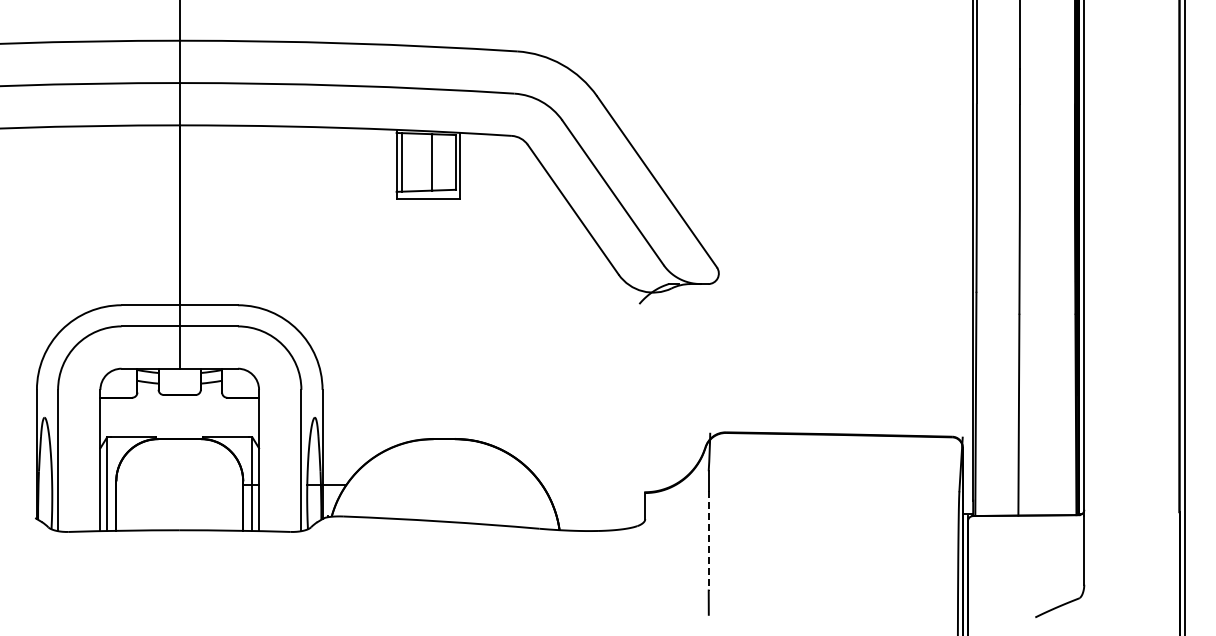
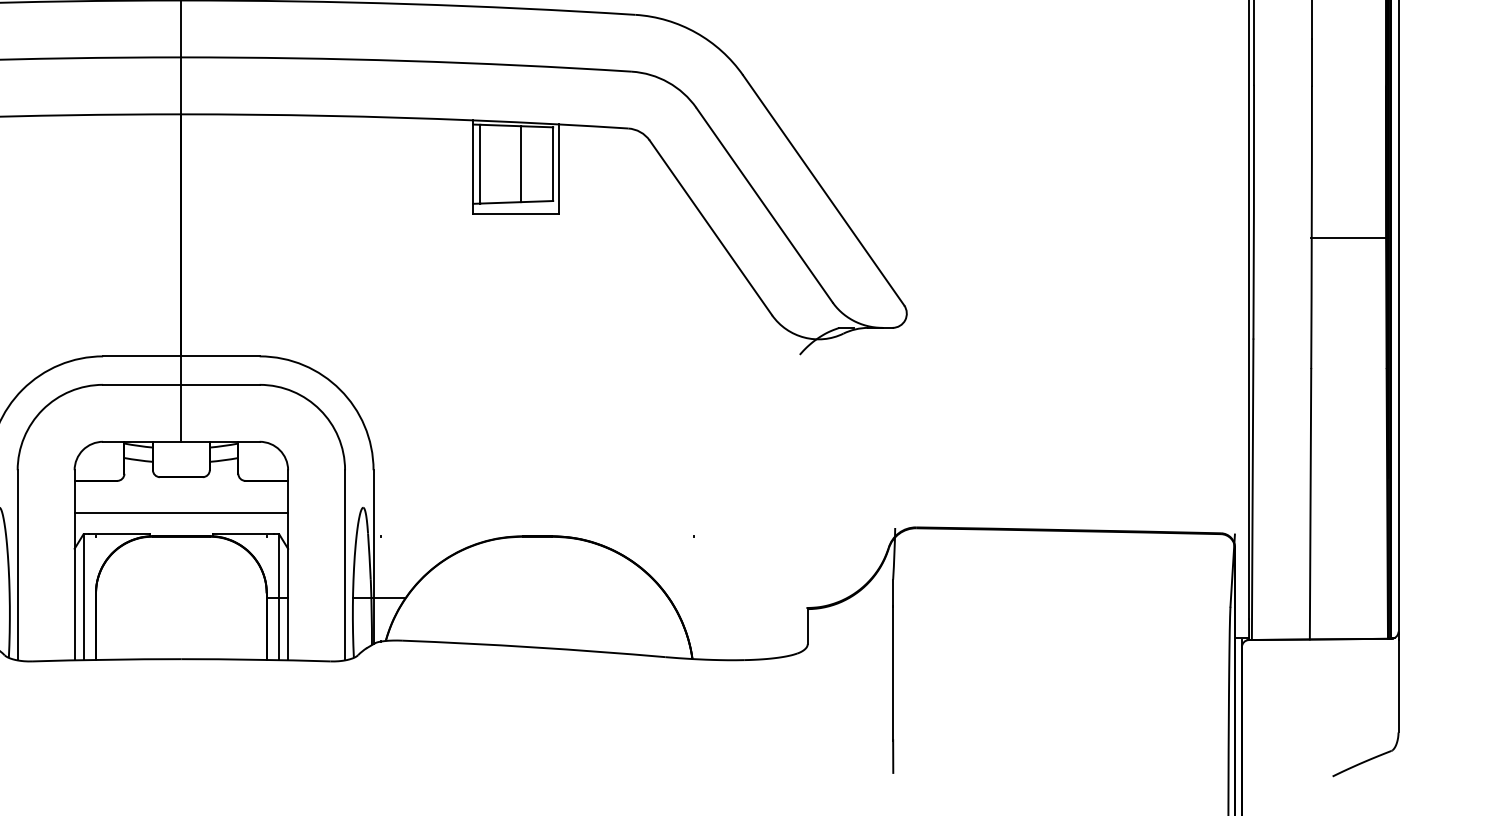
line: (1047, 217) -> (1349, 238), added
line: (179, 421) -> (181, 512), added
line: (708, 541) -> (892, 674), dashed -> solid

